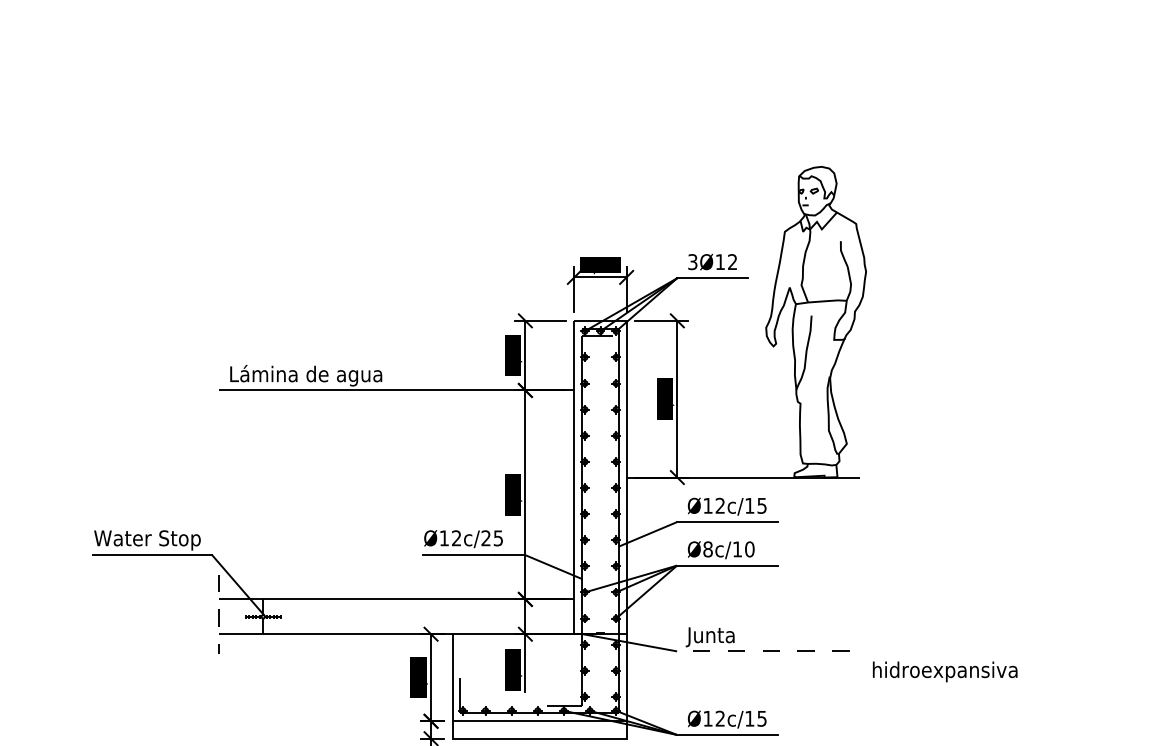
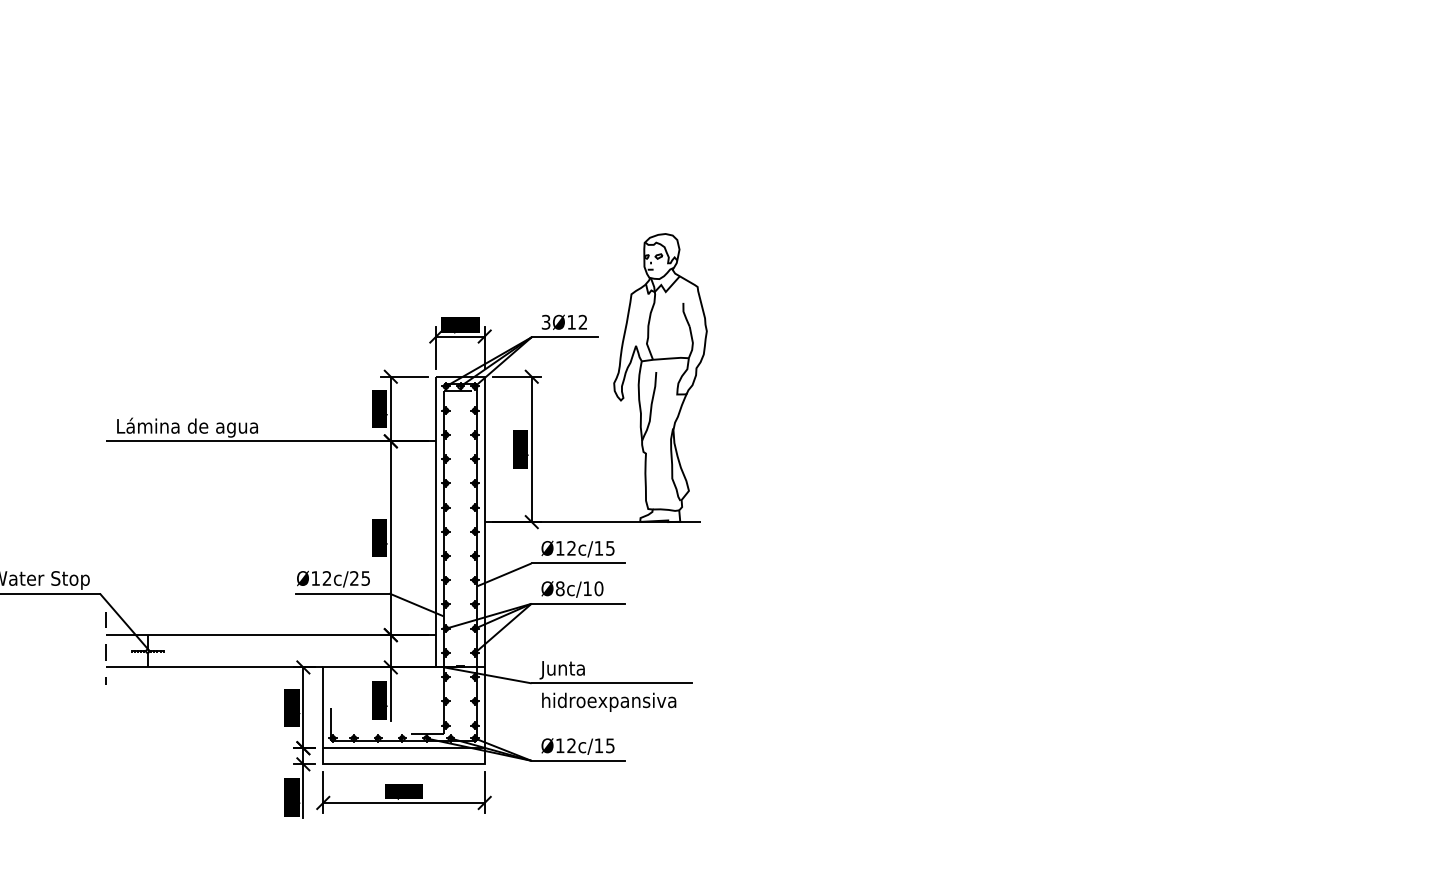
line: (763, 651) -> (611, 683), dashed -> solid
text: (945, 670) -> (609, 701), moved

